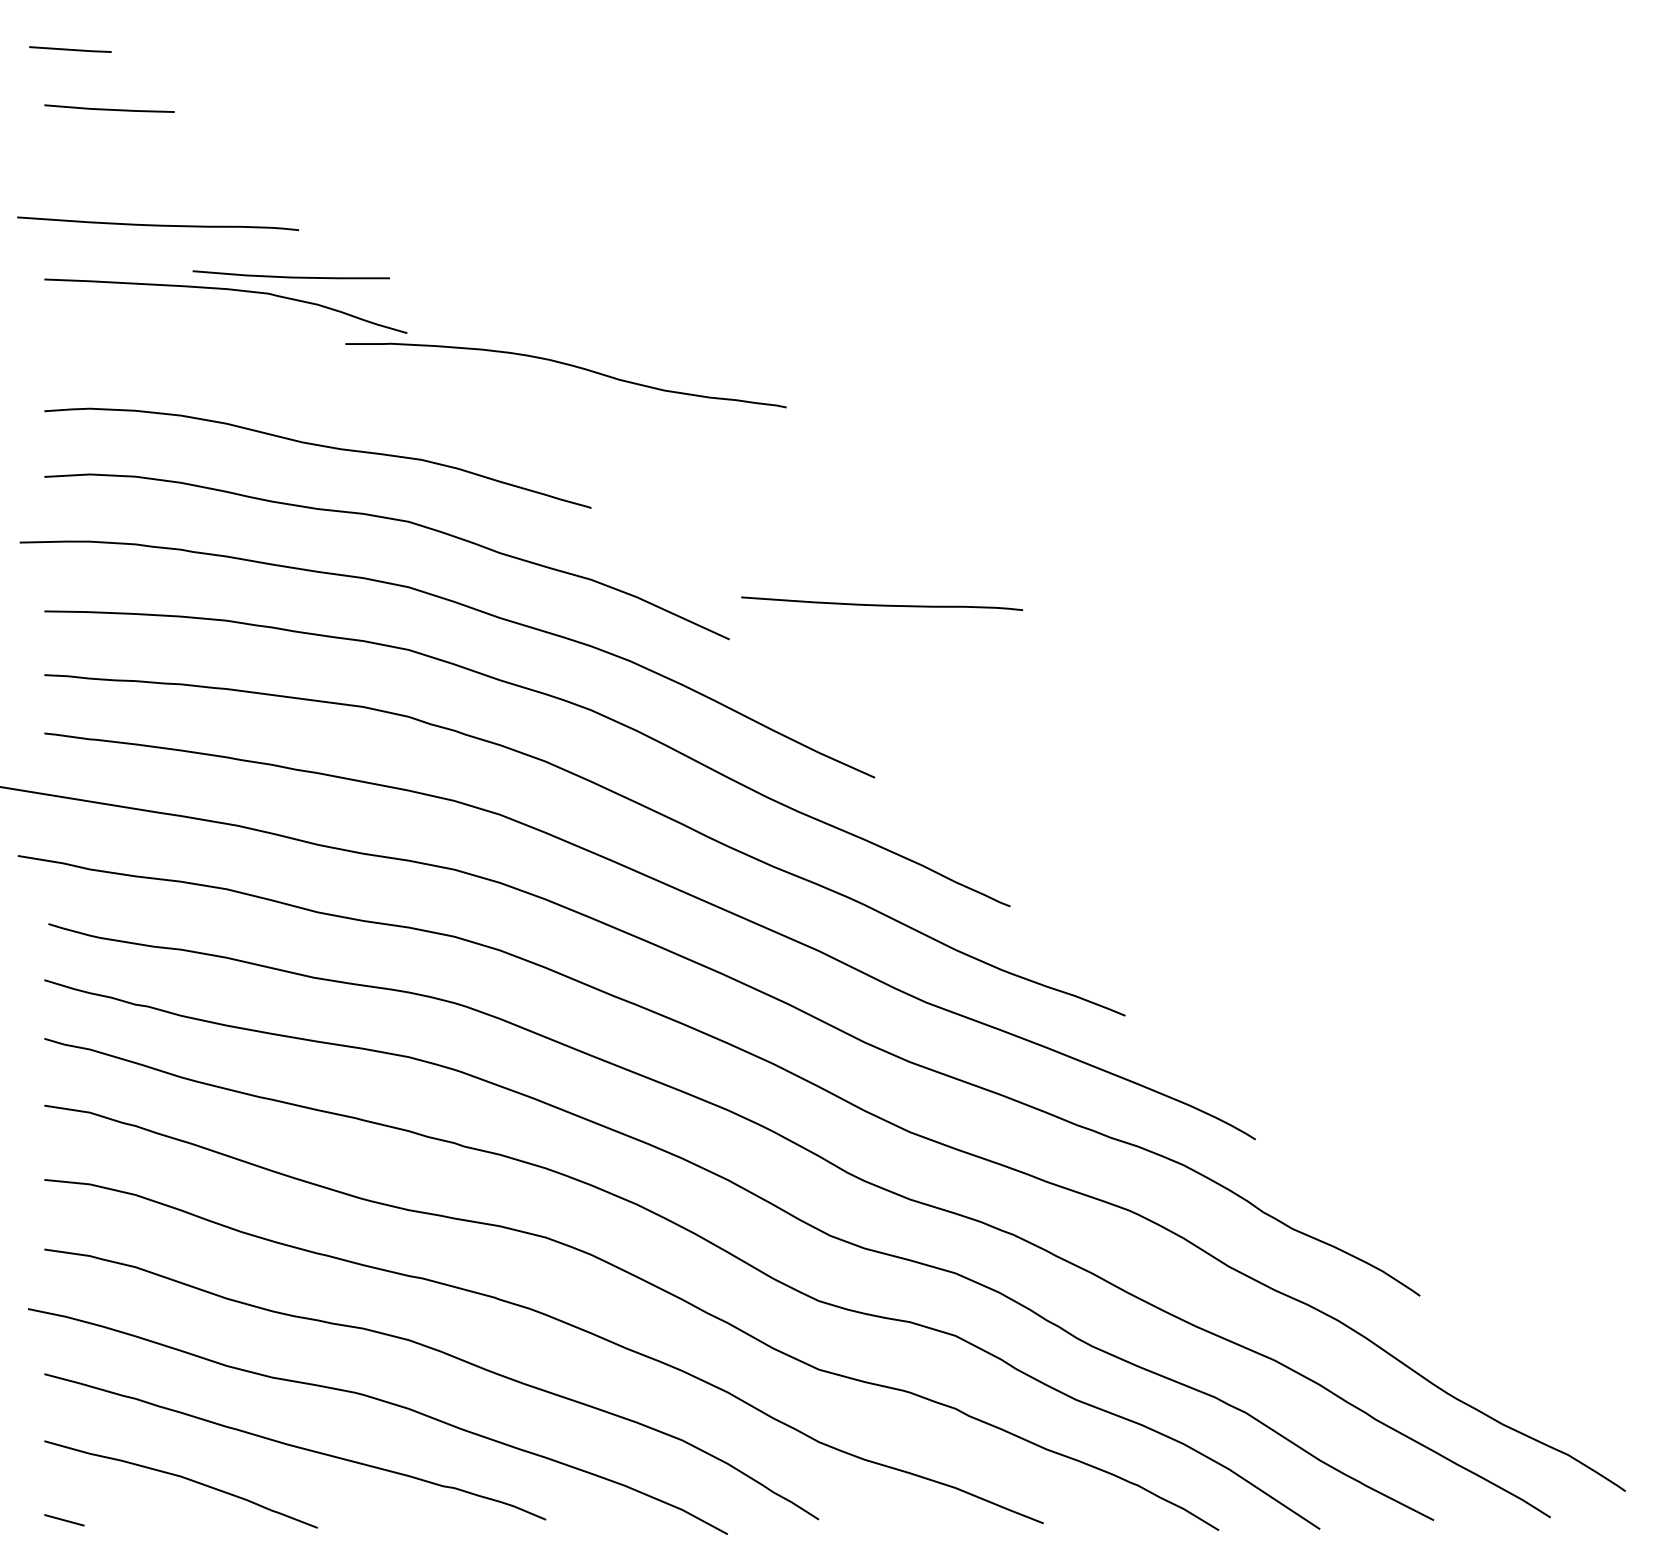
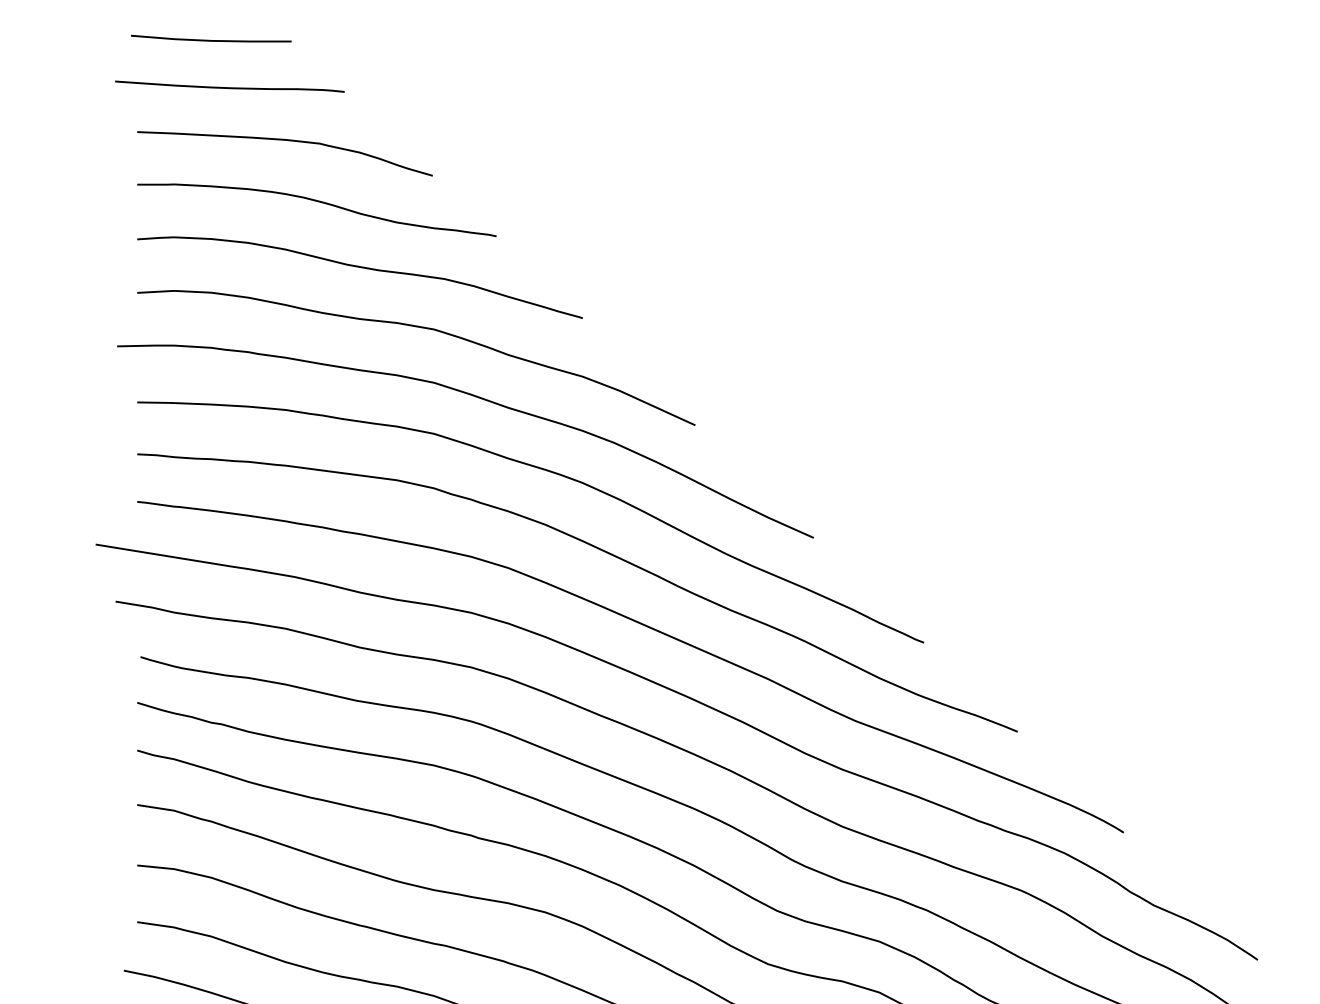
line: (290, 276) -> (210, 40), moved
curve: (566, 365) -> (317, 202), moved
curve: (882, 604) -> (819, 396), removed

